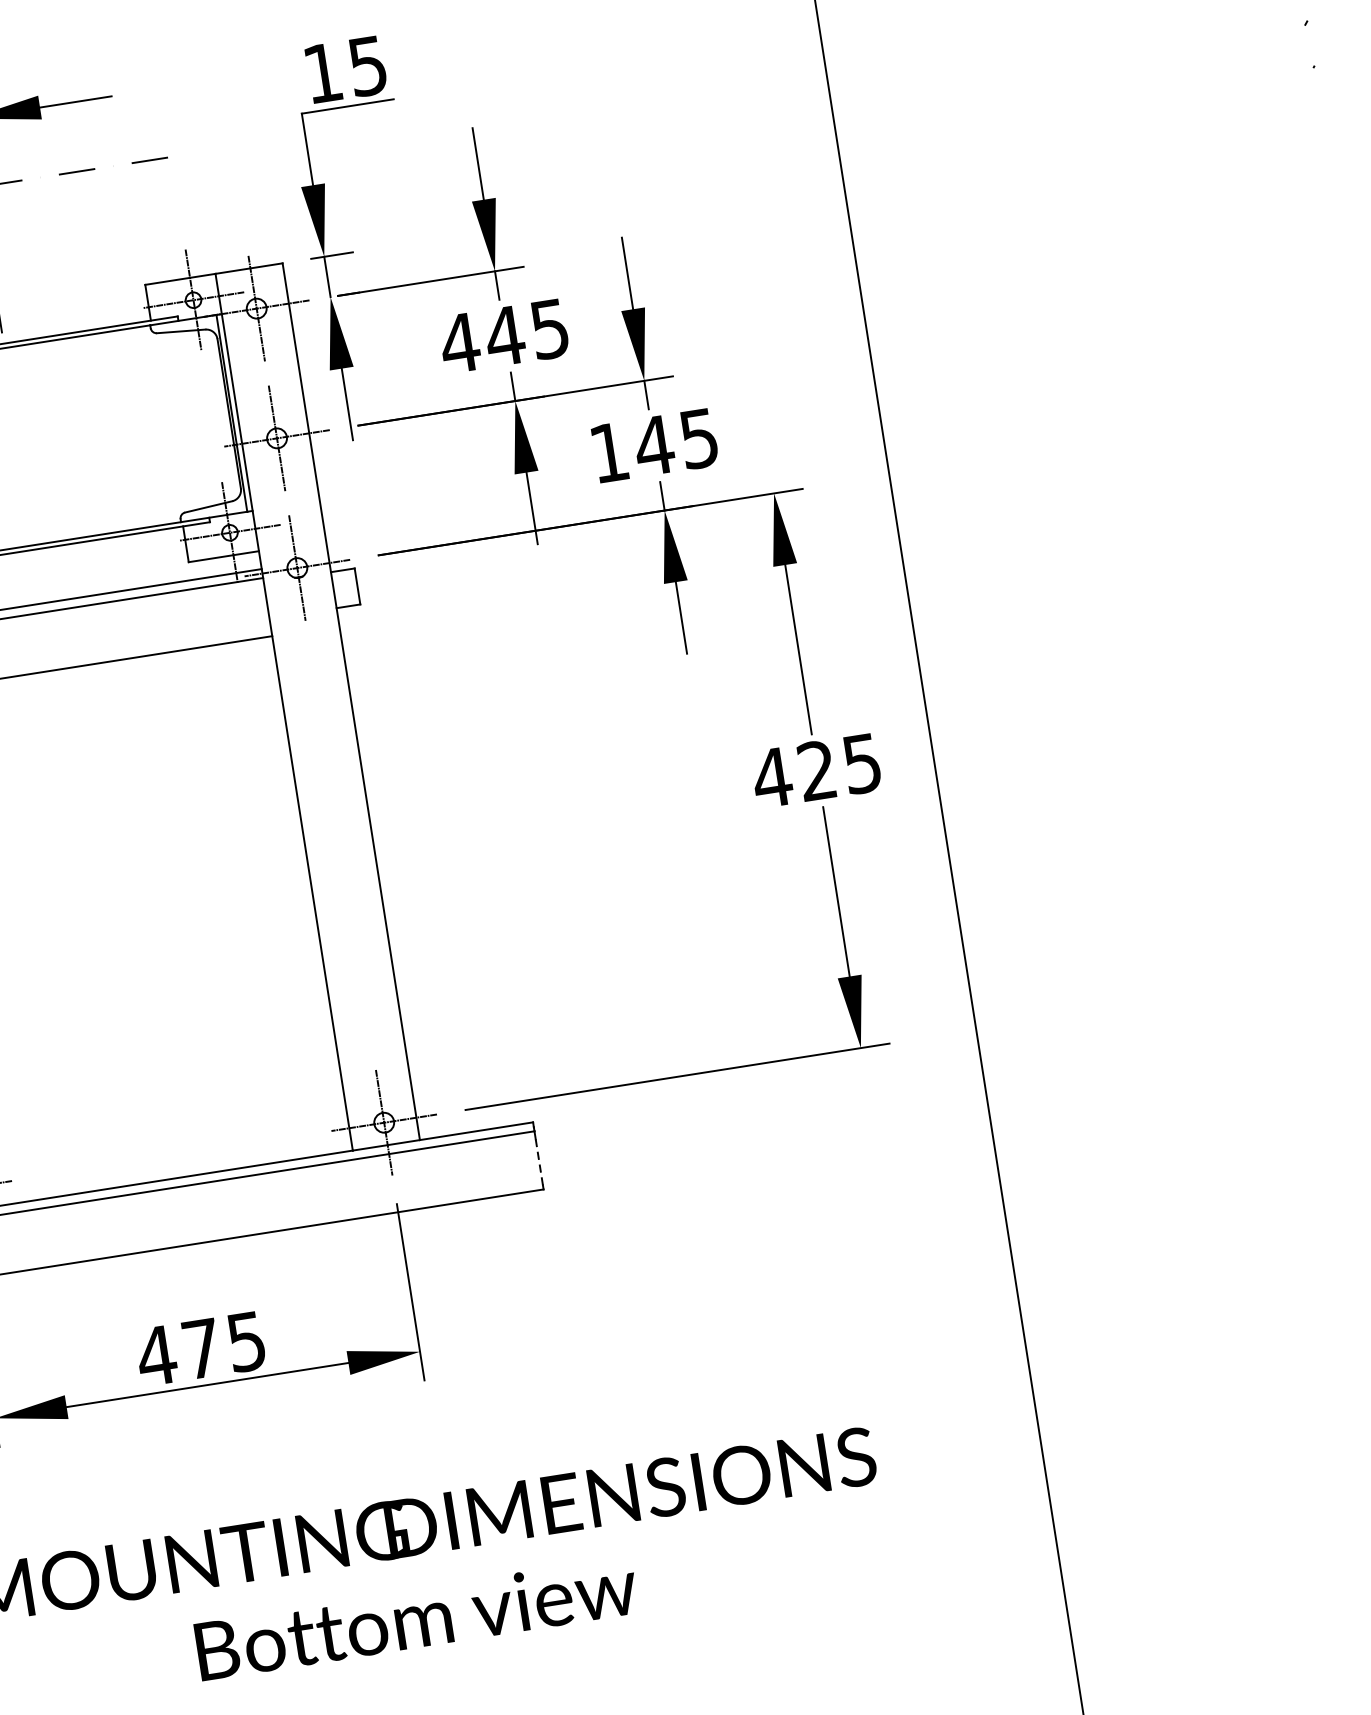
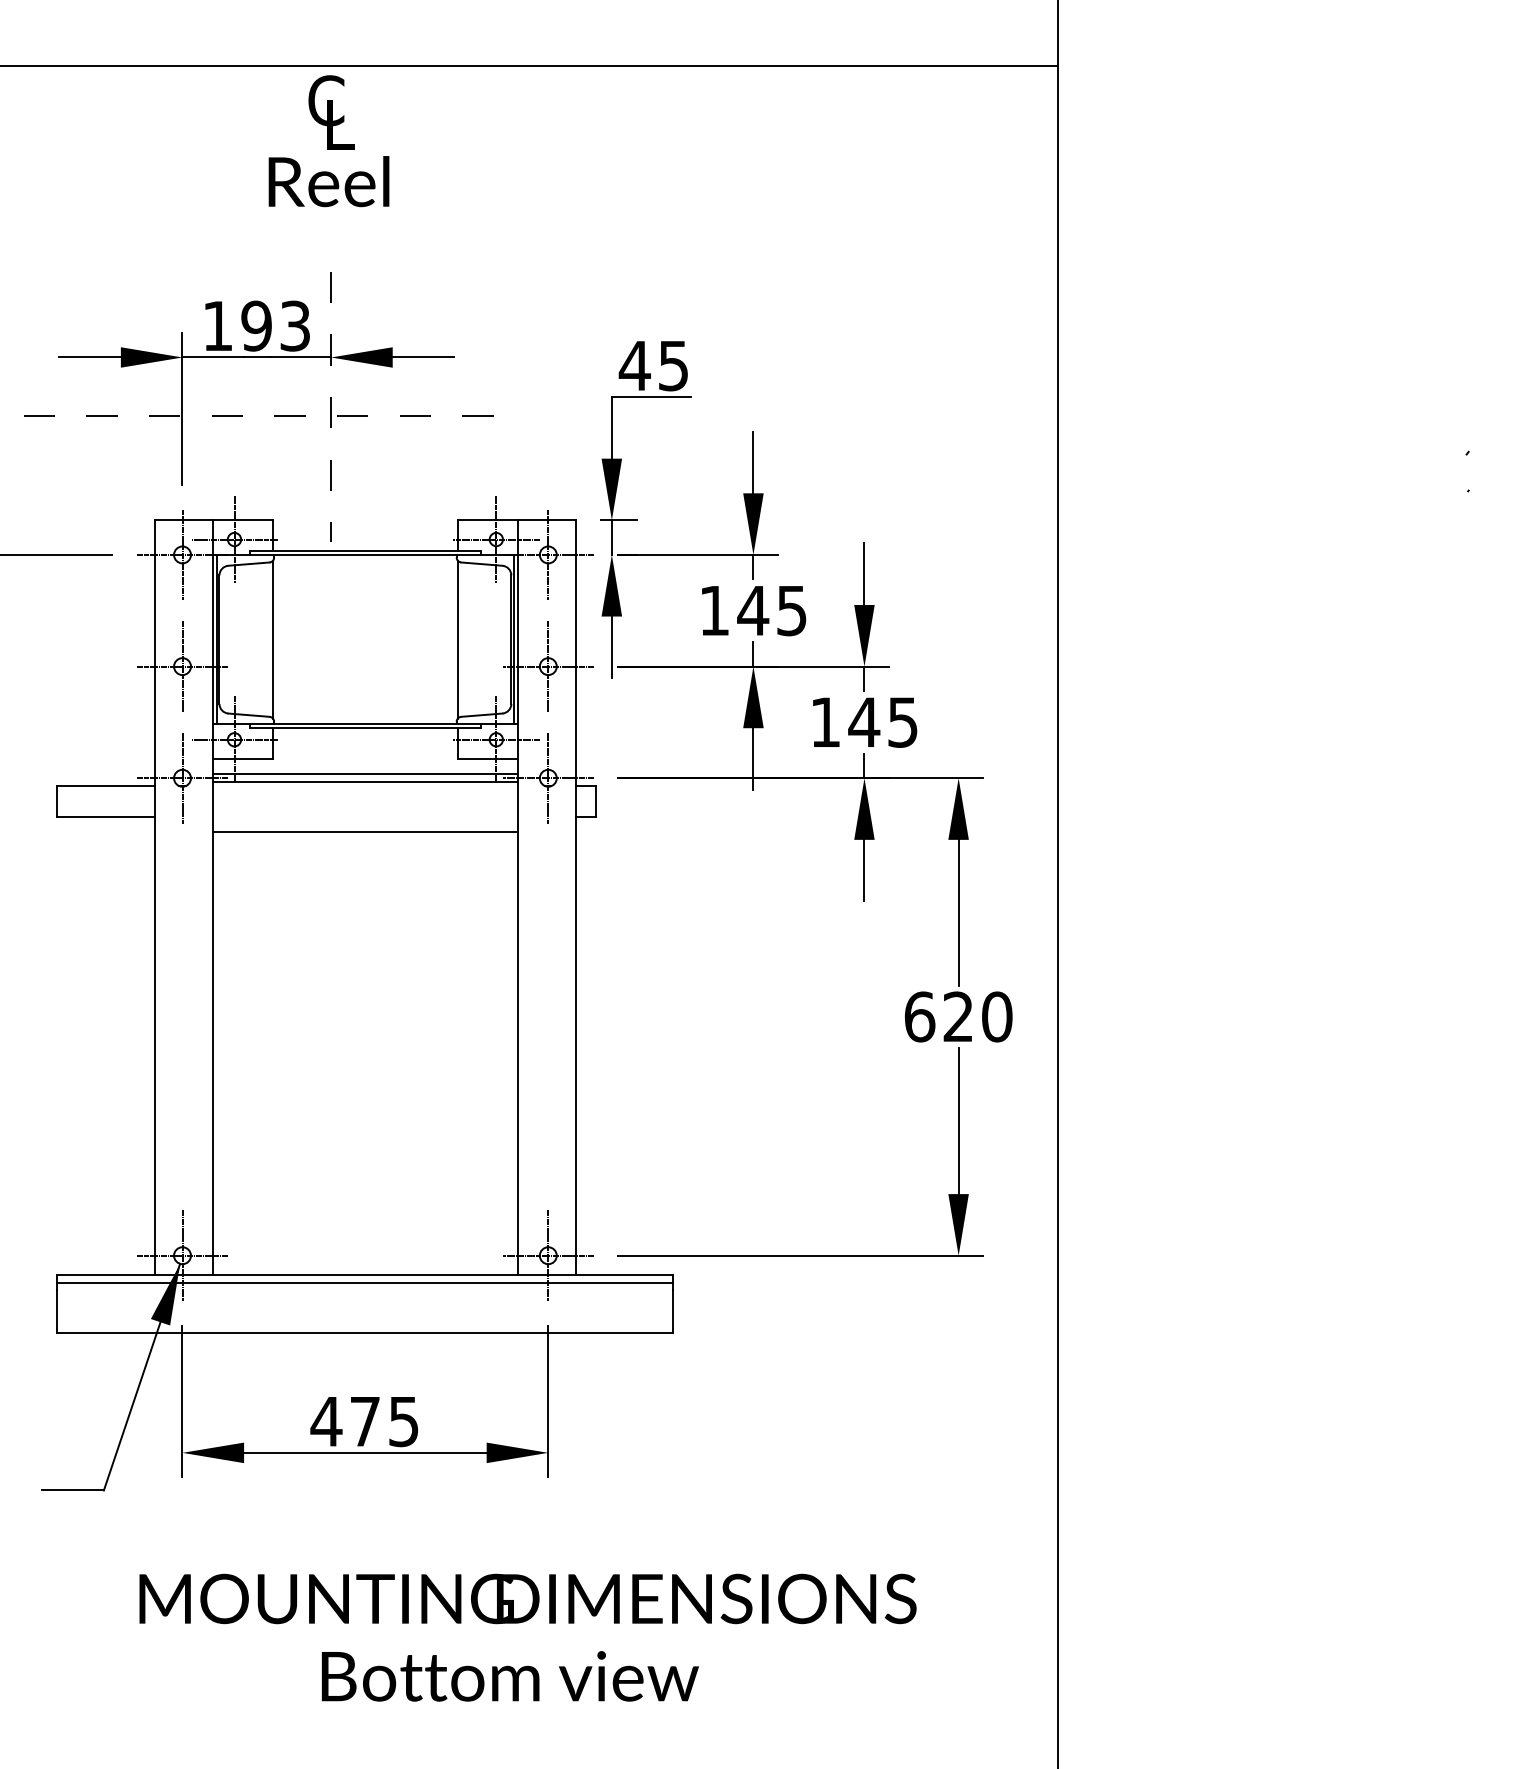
text: (322, 72) -> (634, 365), 15 -> 45
text: (459, 342) -> (714, 610), 445 -> 145
line: (166, 423) -> (457, 639), added
text: (816, 770) -> (957, 1016), 425 -> 620
line: (539, 1162) -> (673, 1309), dashed -> solid

